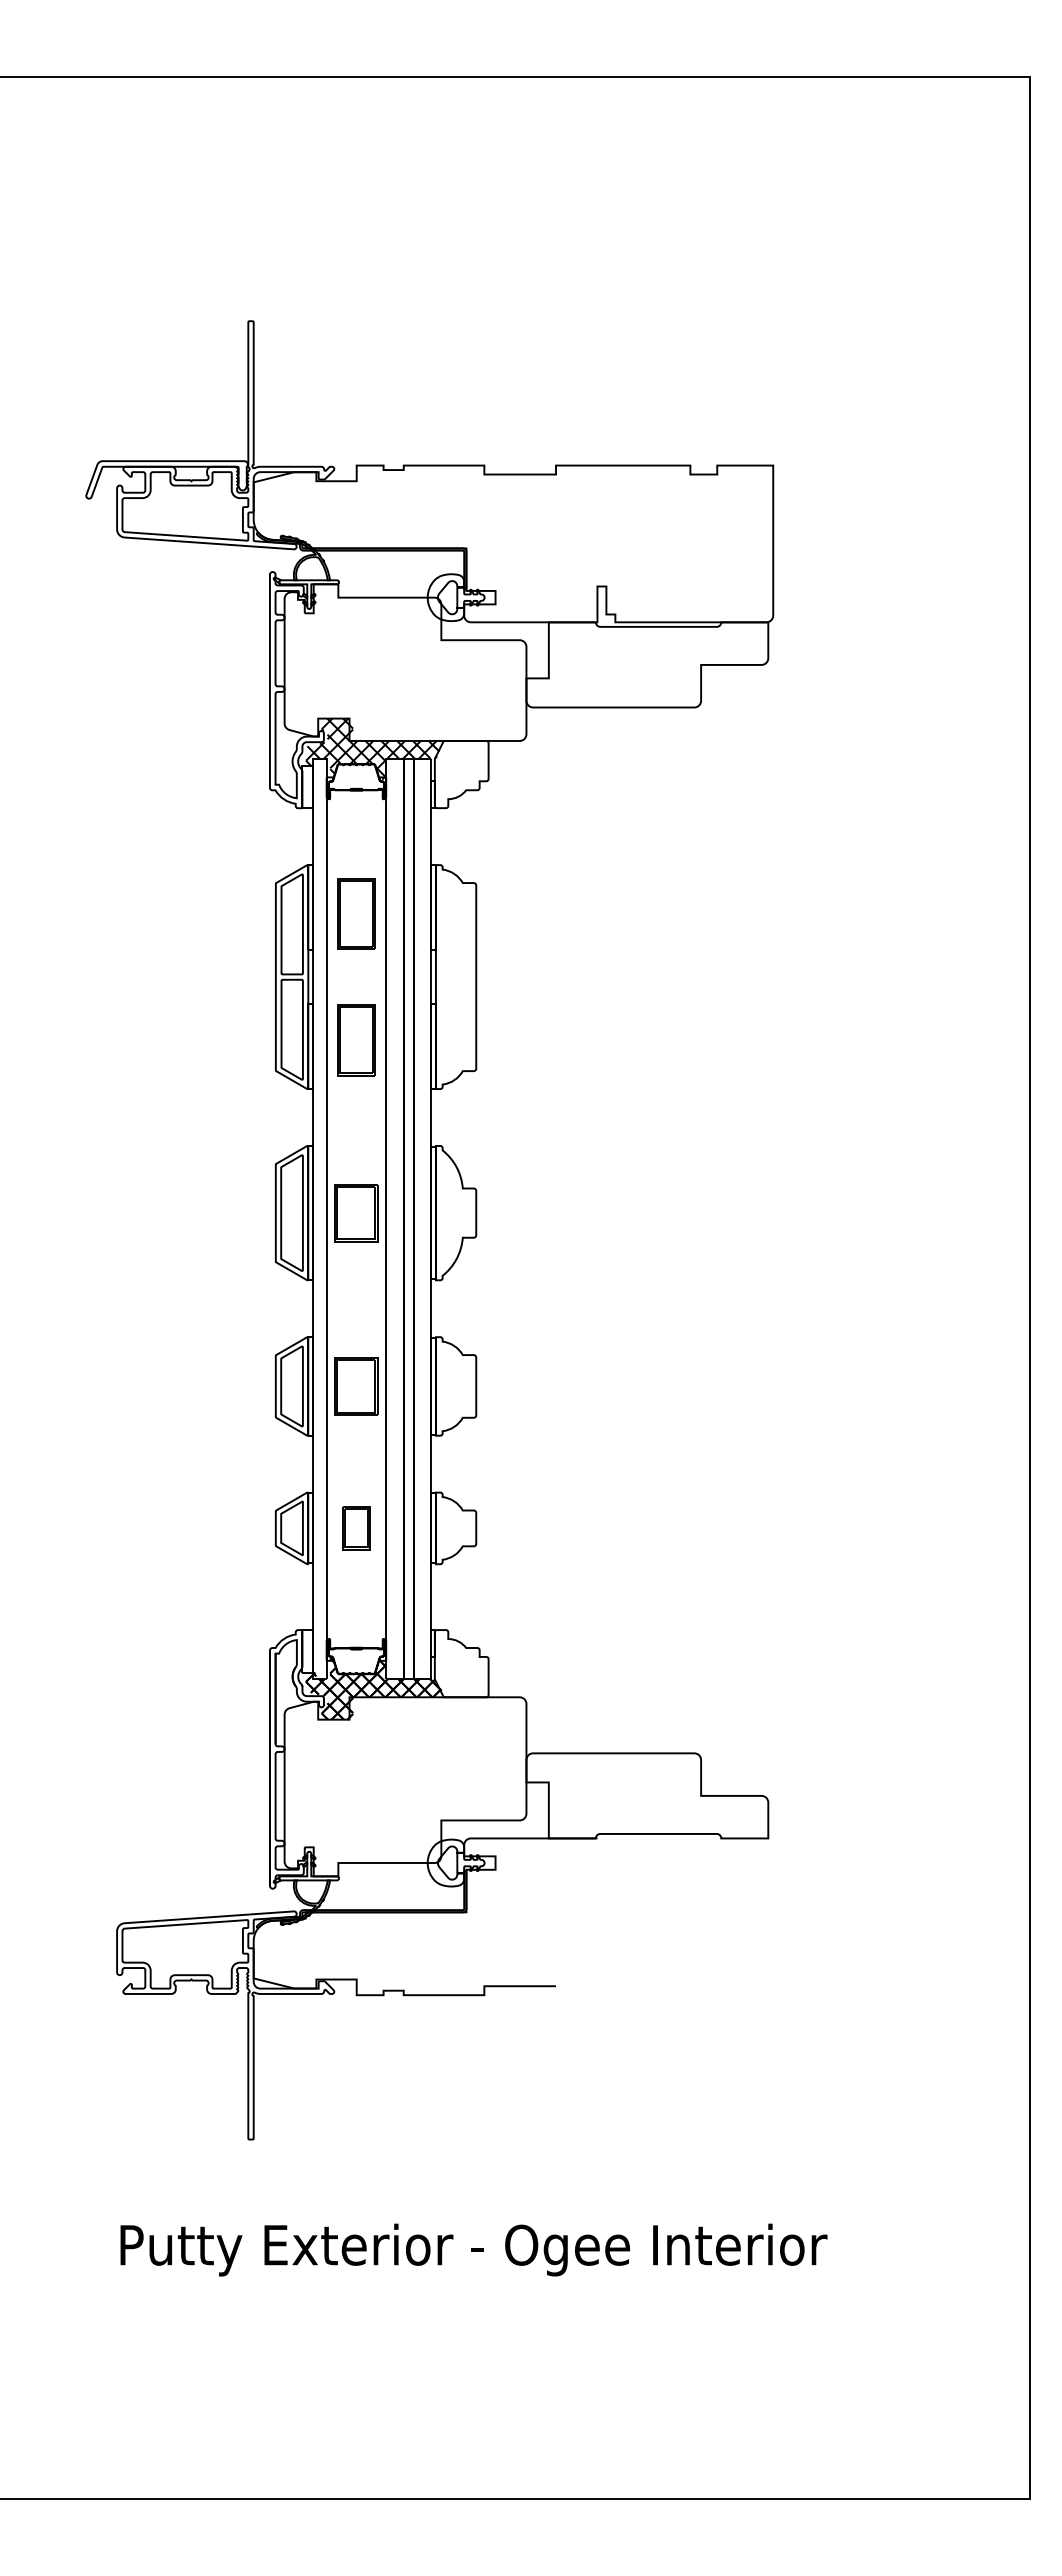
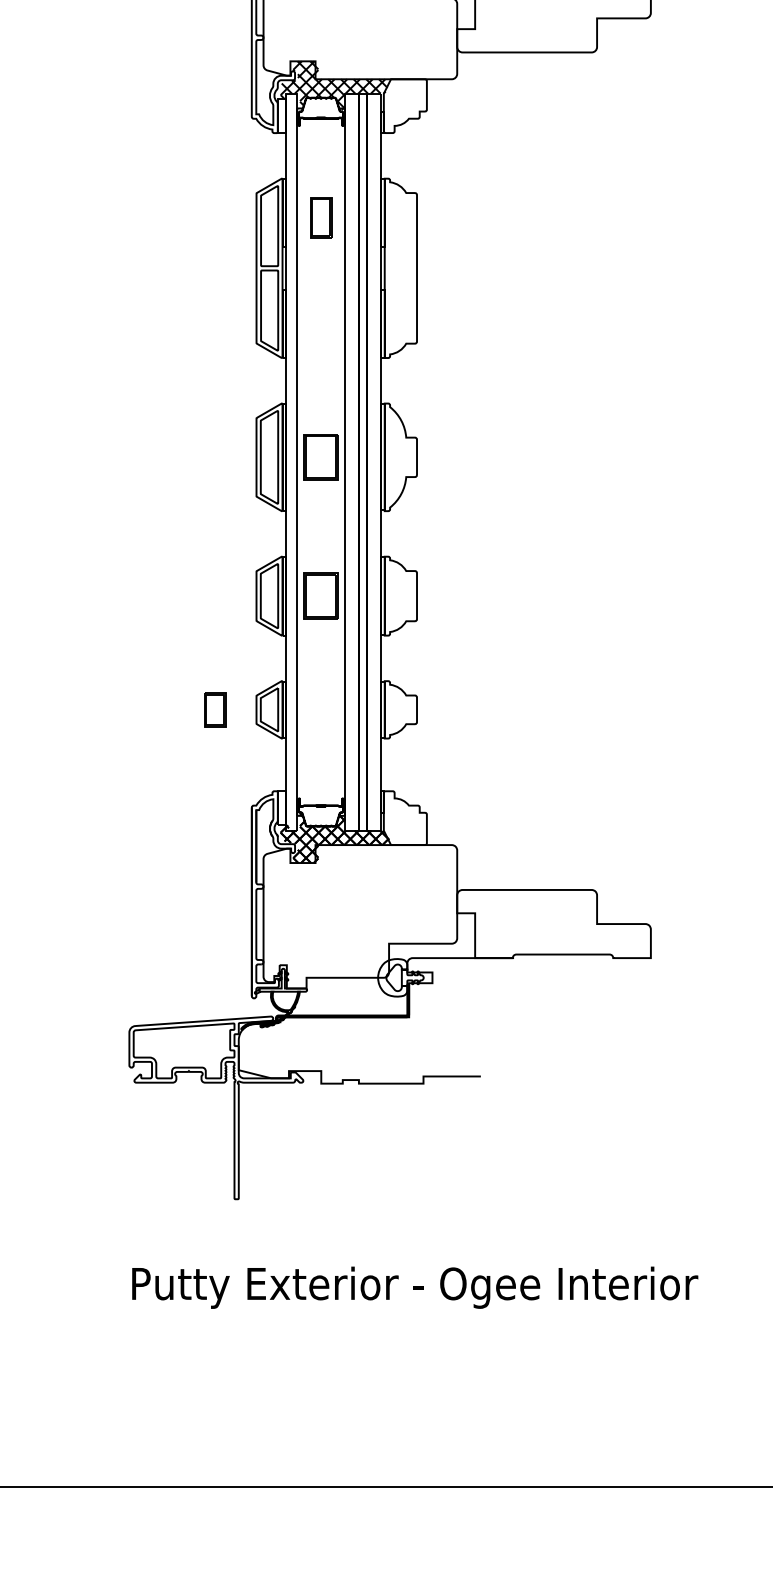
part: (356, 913) -> (321, 217), size x0.7
part: (356, 1040) -> (321, 319), removed
part: (356, 1528) -> (215, 709), moved

